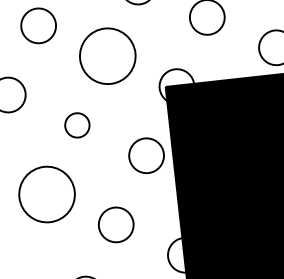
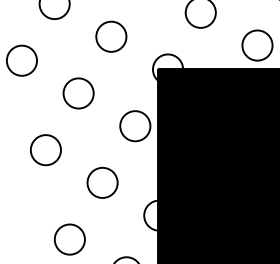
circle: (107, 55) -> (111, 36), size x0.62
circle: (77, 125) -> (78, 93), size x1.43
circle: (46, 194) -> (45, 150), size x0.62

